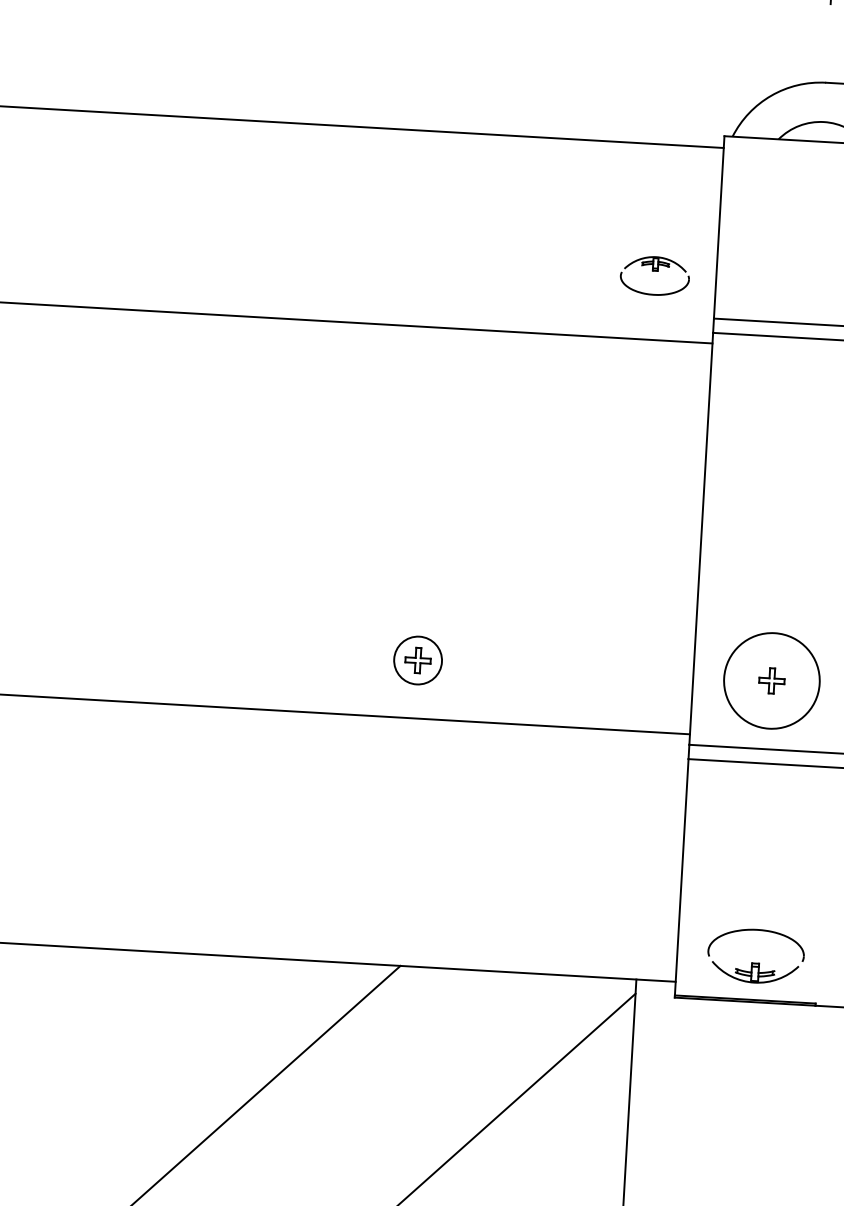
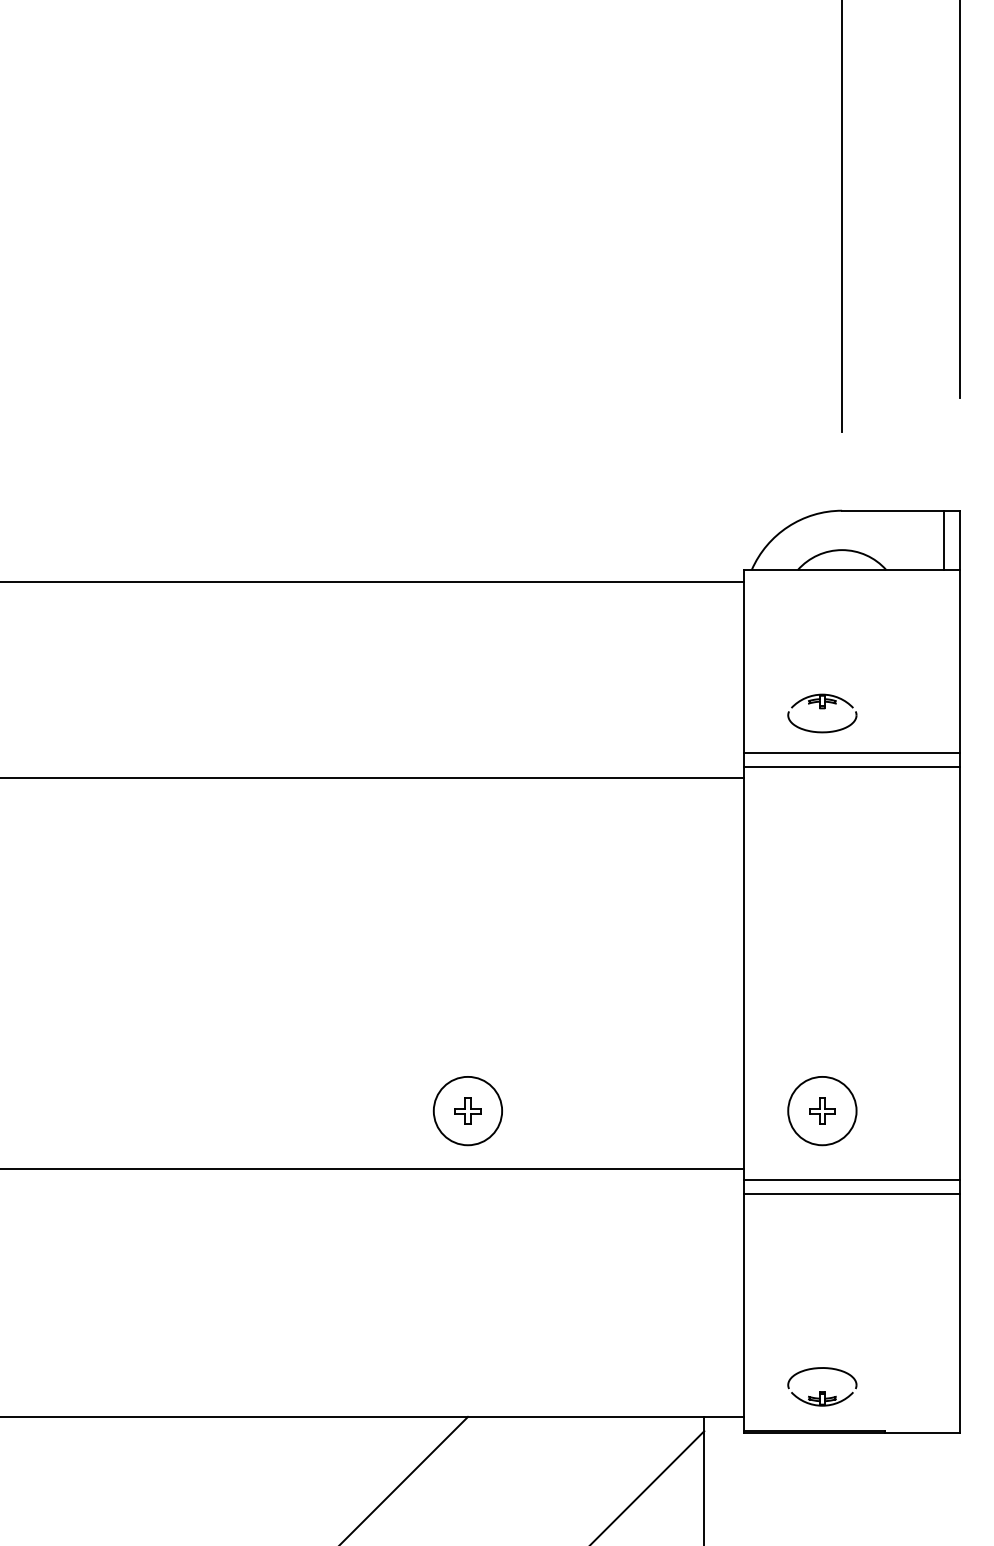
part: (655, 275) -> (822, 713), moved
circle: (417, 659) -> (467, 1110), size x1.43
circle: (772, 680) -> (822, 1110), size x0.71
part: (756, 955) -> (822, 1386), size x0.71

